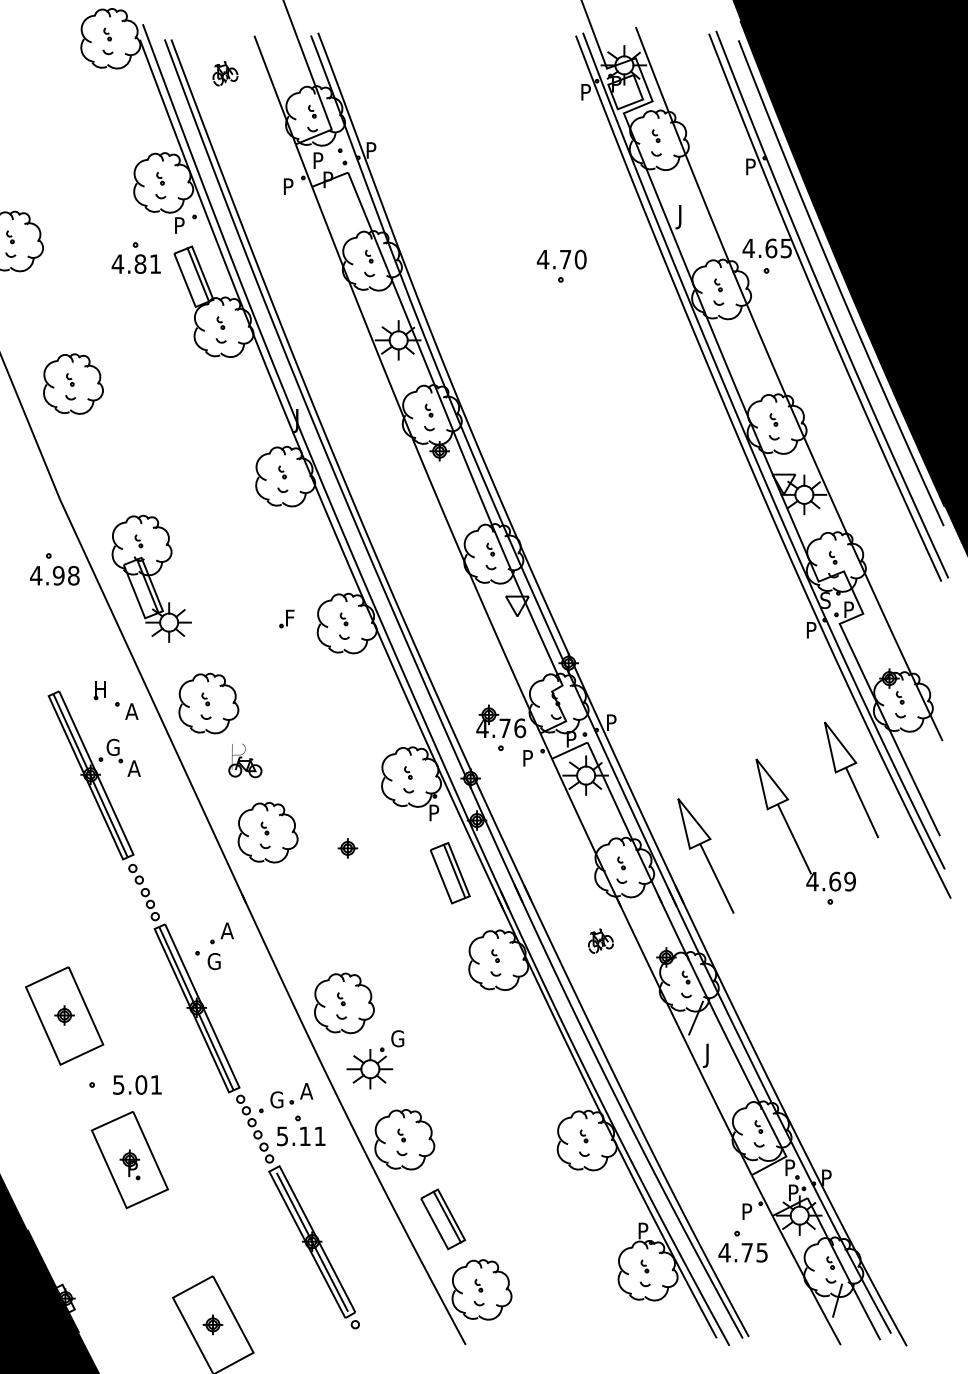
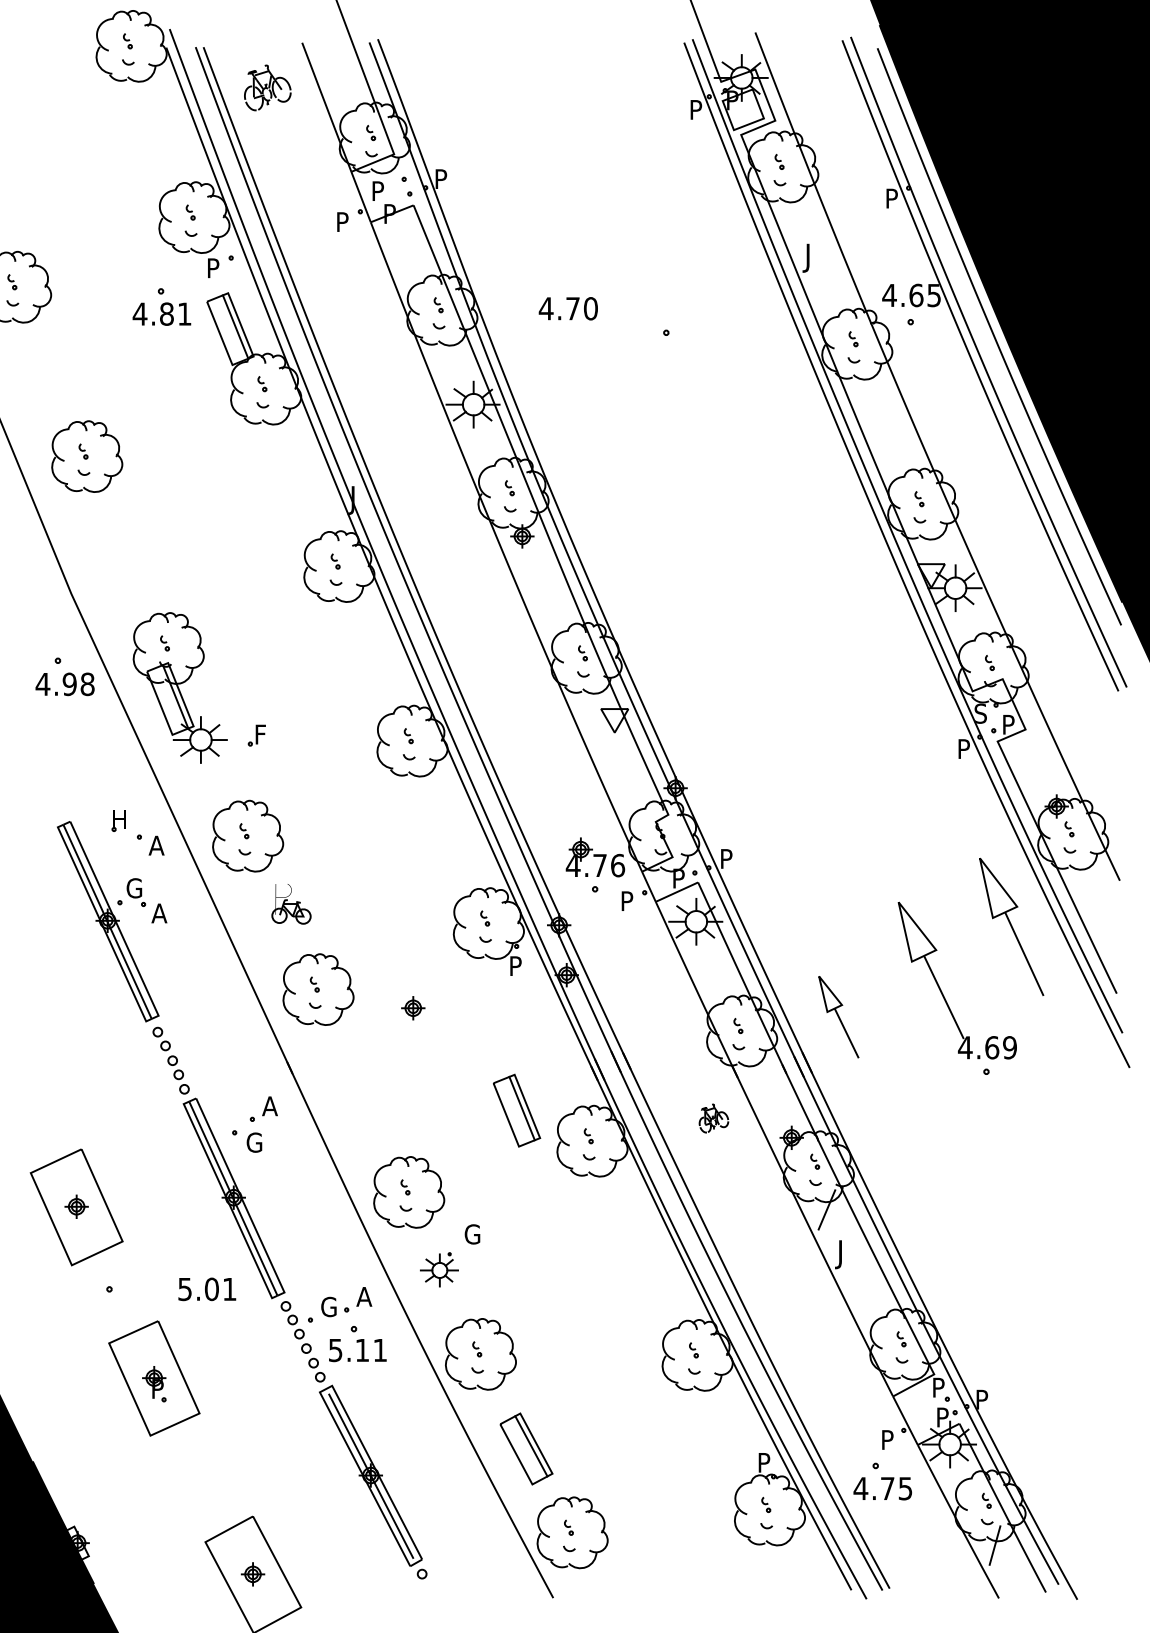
part: (225, 73) -> (267, 87), size x1.6
text: (561, 259) -> (567, 308), moved
part: (286, 618) -> (256, 735), moved
part: (705, 855) -> (838, 1016), size x0.6
part: (450, 873) -> (517, 1110), moved
part: (369, 1068) -> (439, 1269), size x0.7
text: (137, 1085) -> (207, 1289), moved

